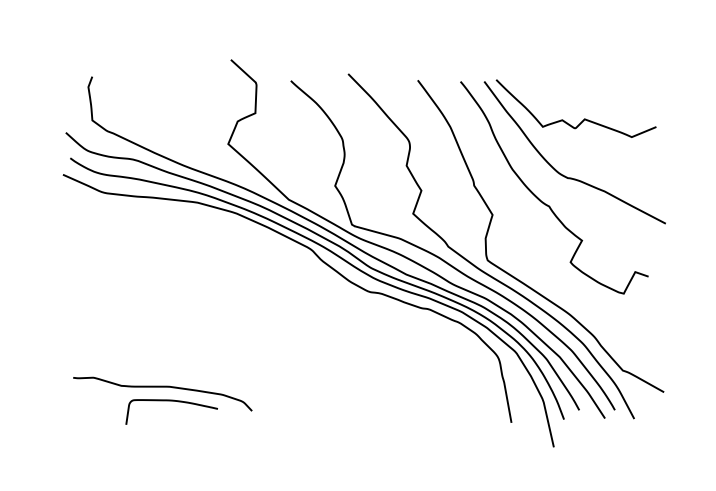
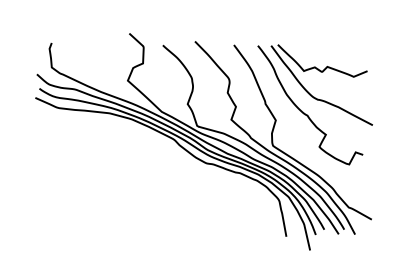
part: (163, 399) -> (91, 223), removed

